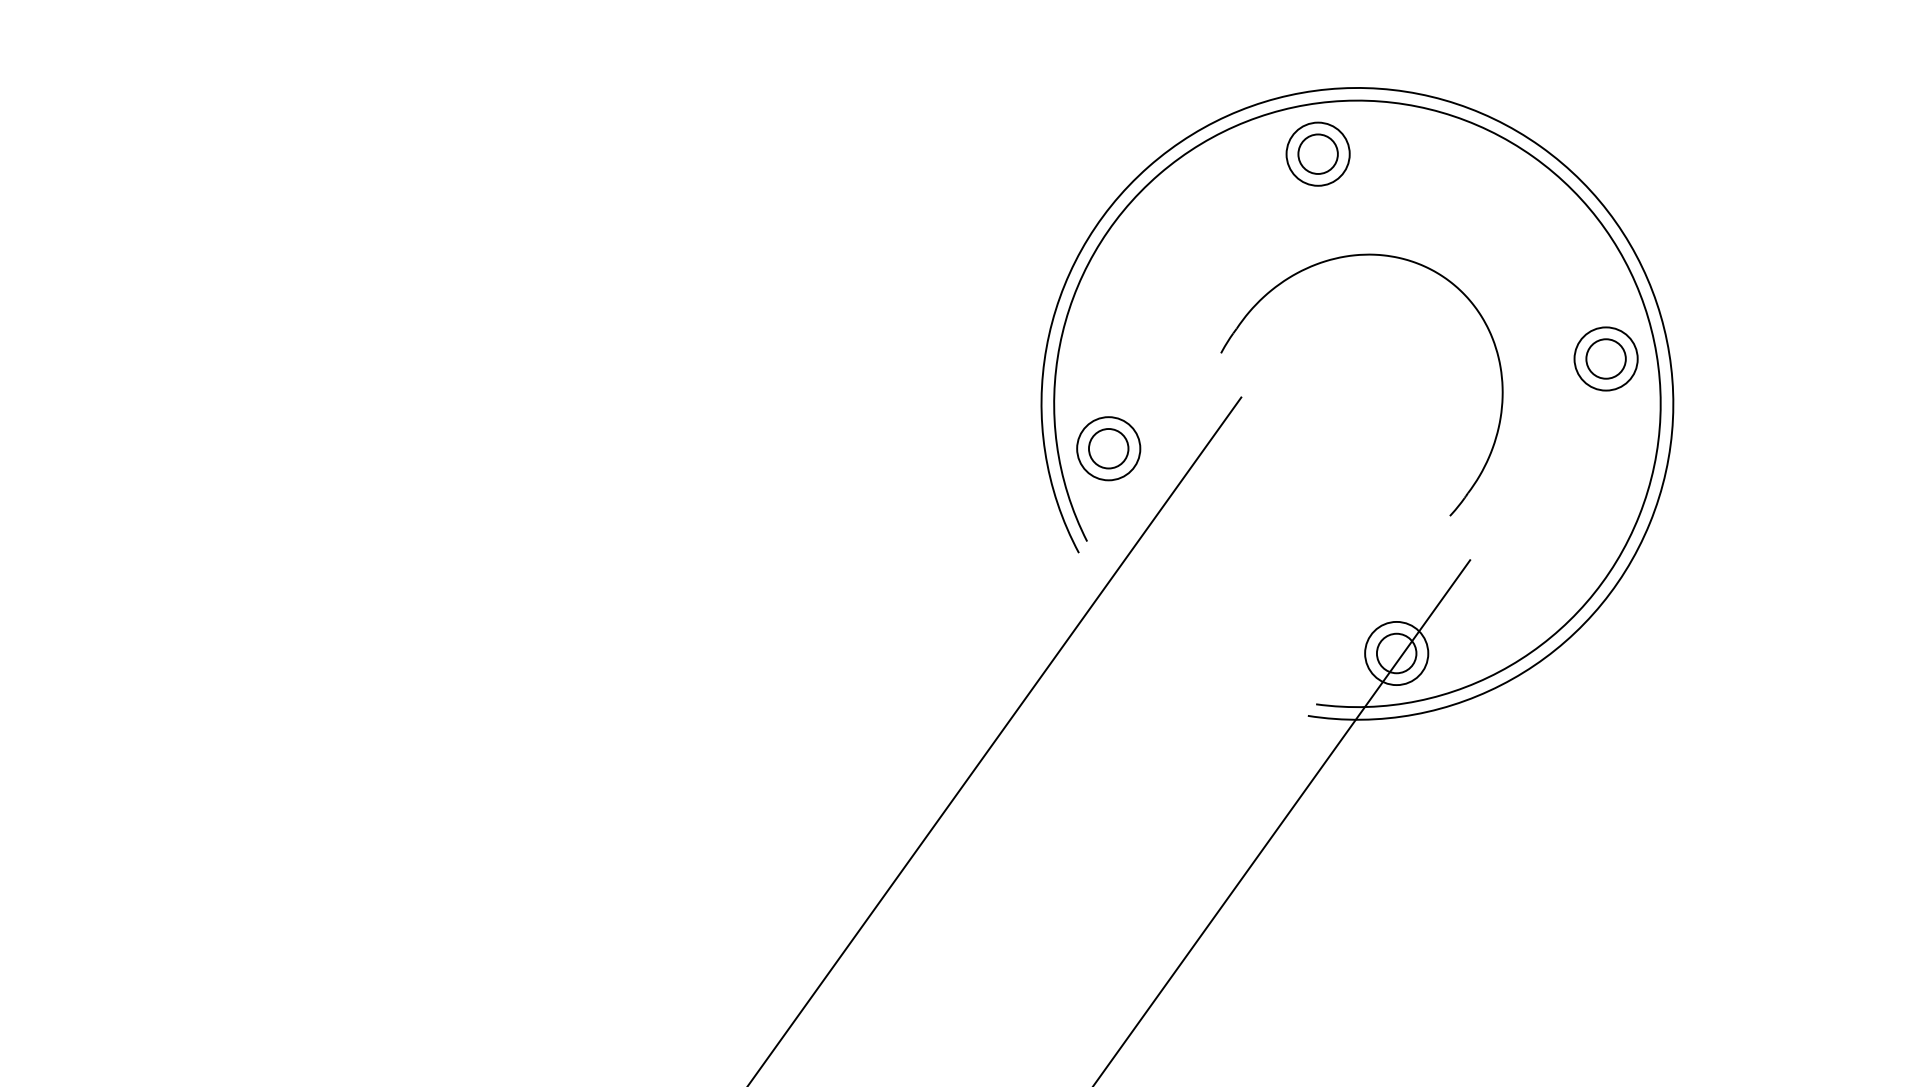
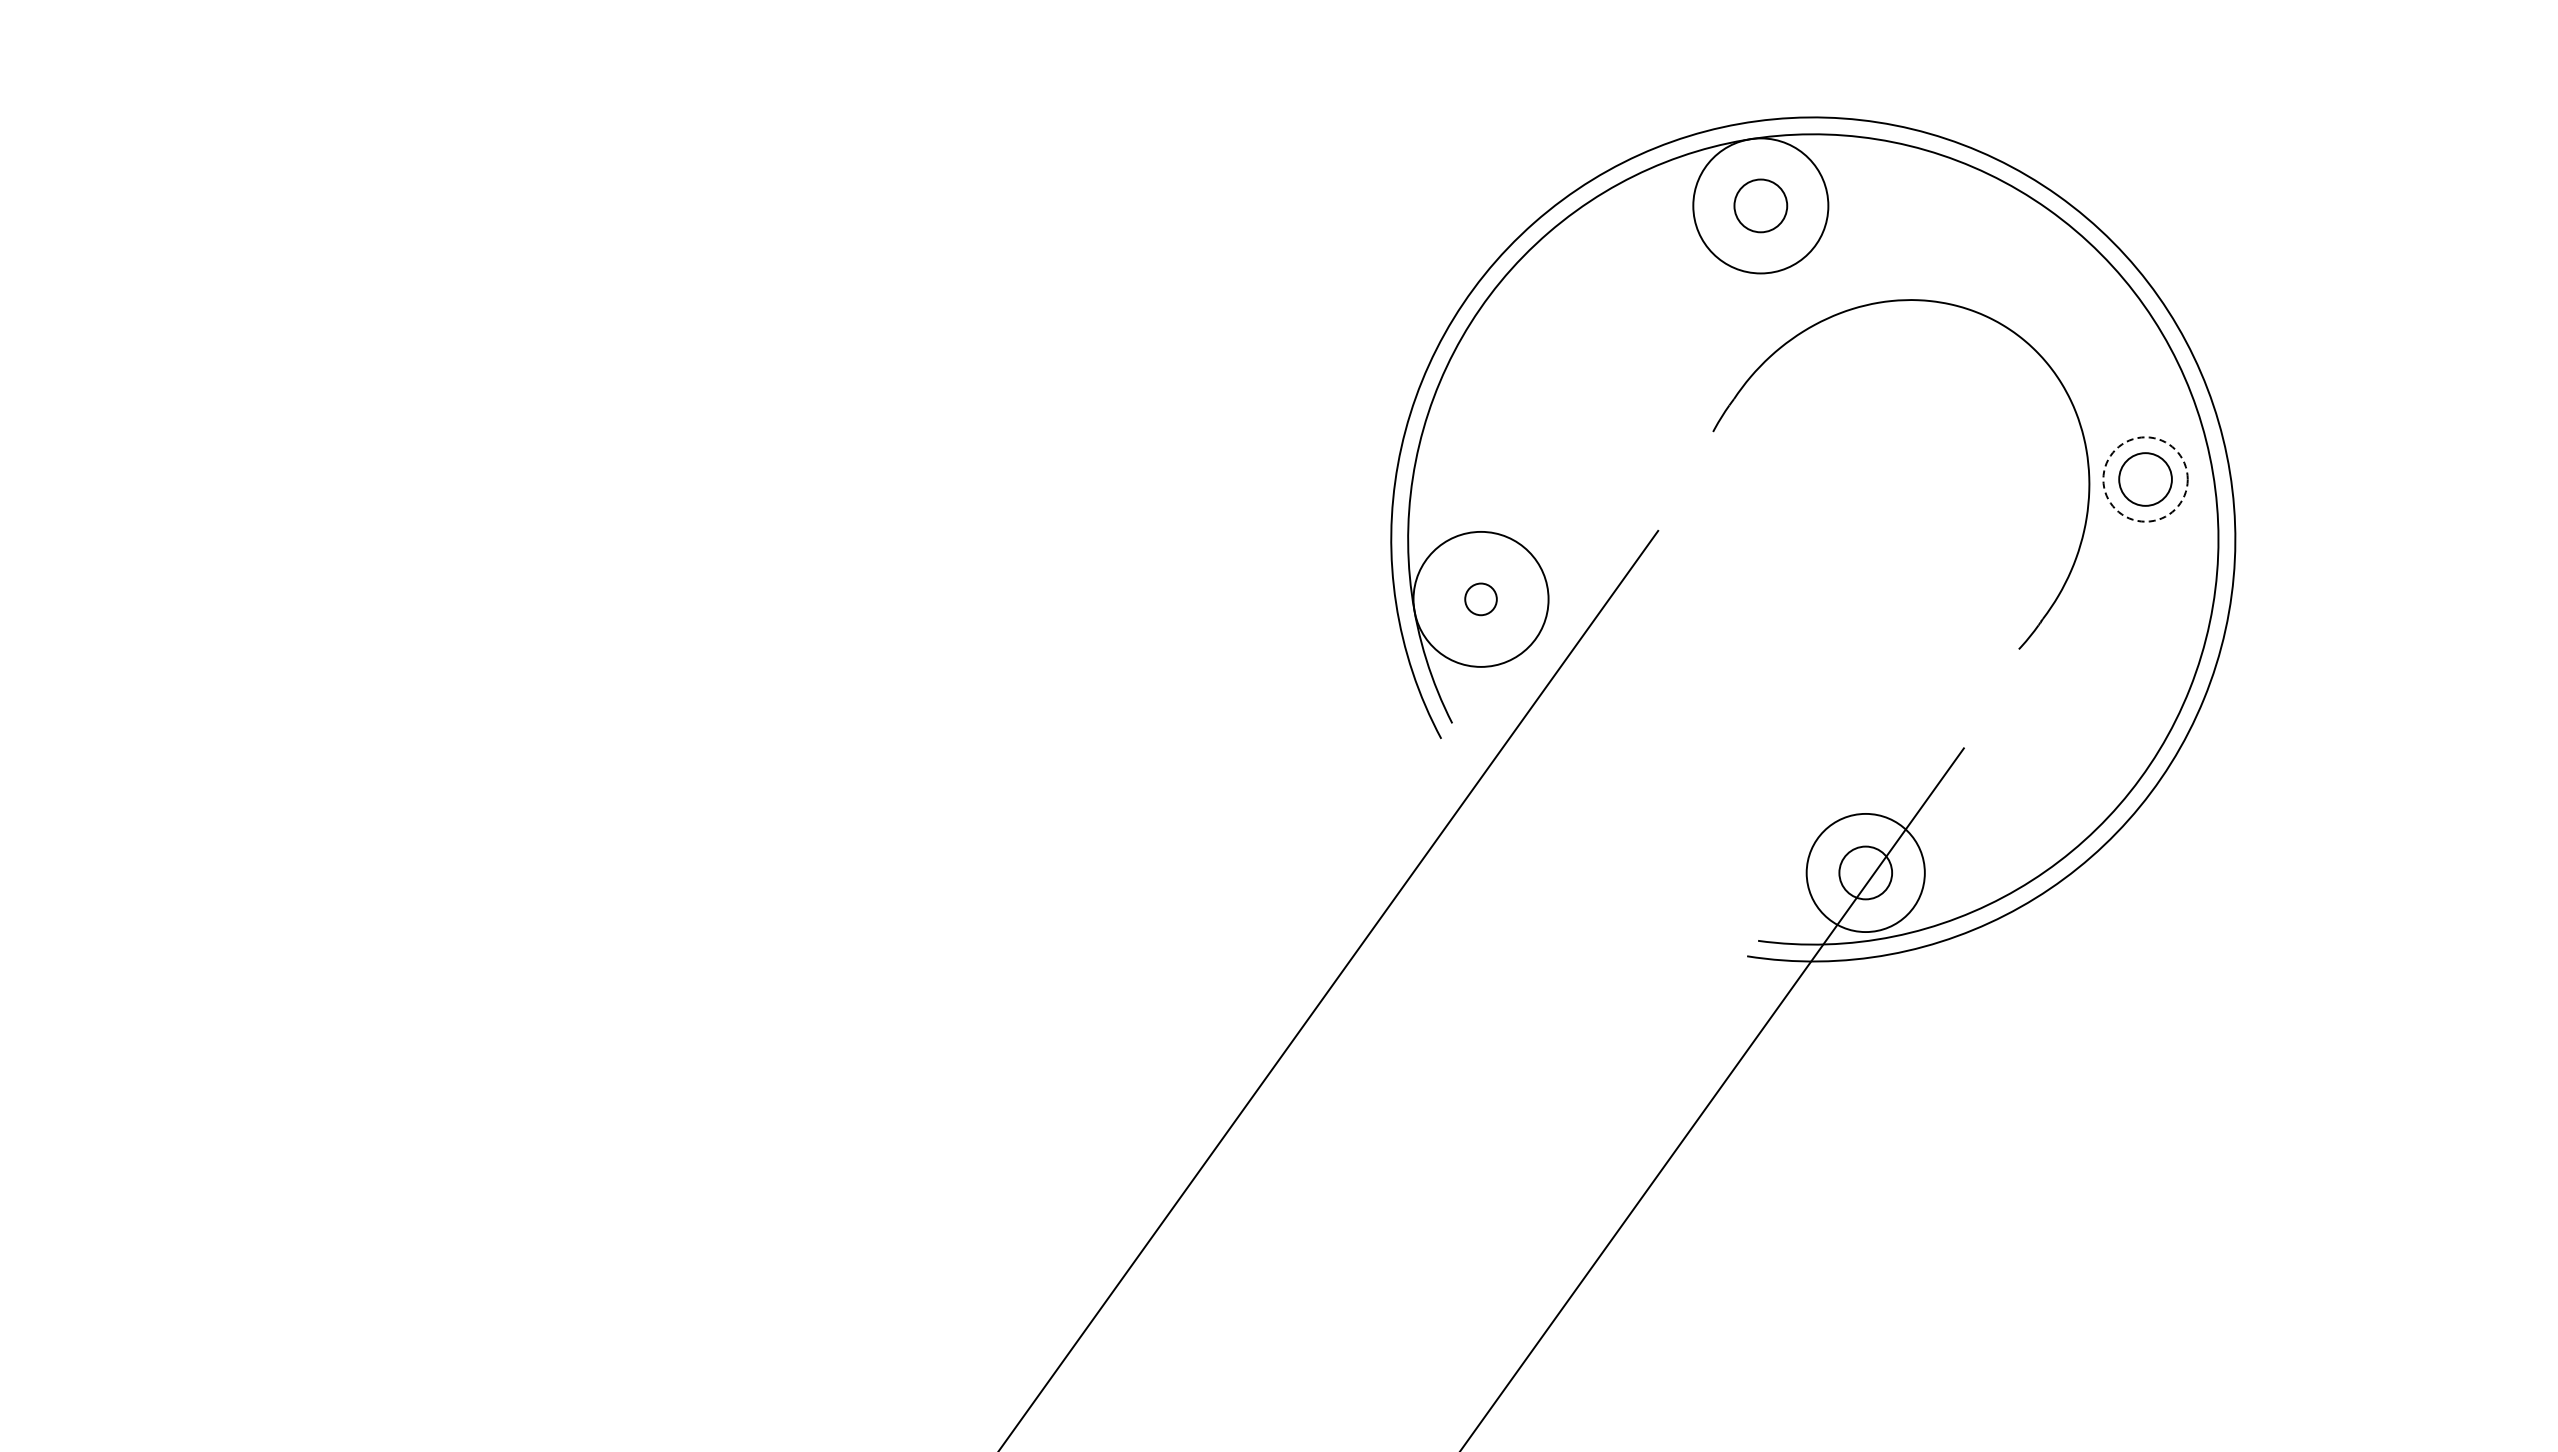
circle: (1317, 153) -> (1760, 205), size x1.6
part: (1312, 266) -> (1835, 316), moved
circle: (1606, 358) -> (2145, 479), solid -> dashed
circle: (1108, 448) -> (1480, 599), size x0.6
circle: (1108, 448) -> (1480, 599), size x1.6
circle: (1396, 653) -> (1865, 872), size x1.4

